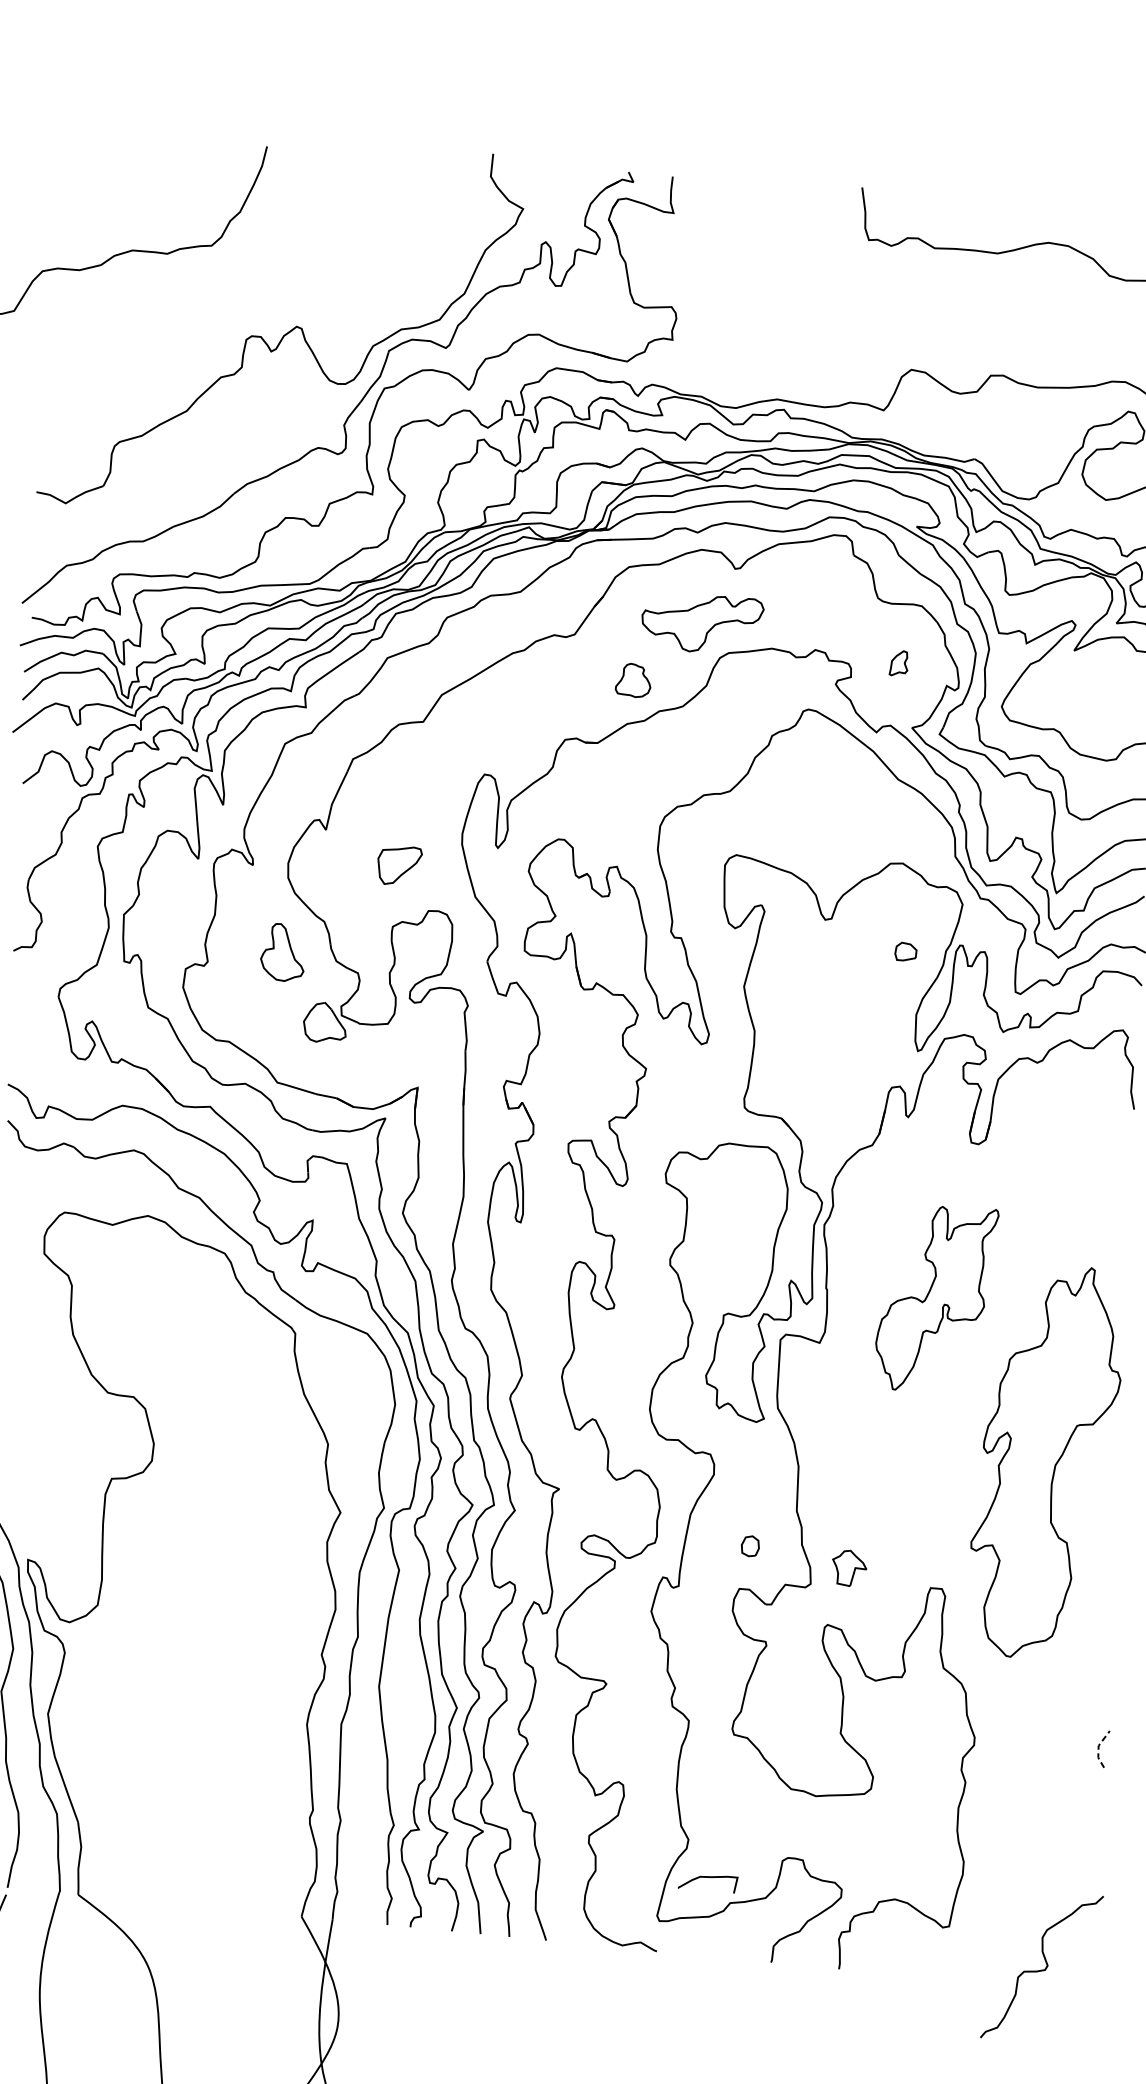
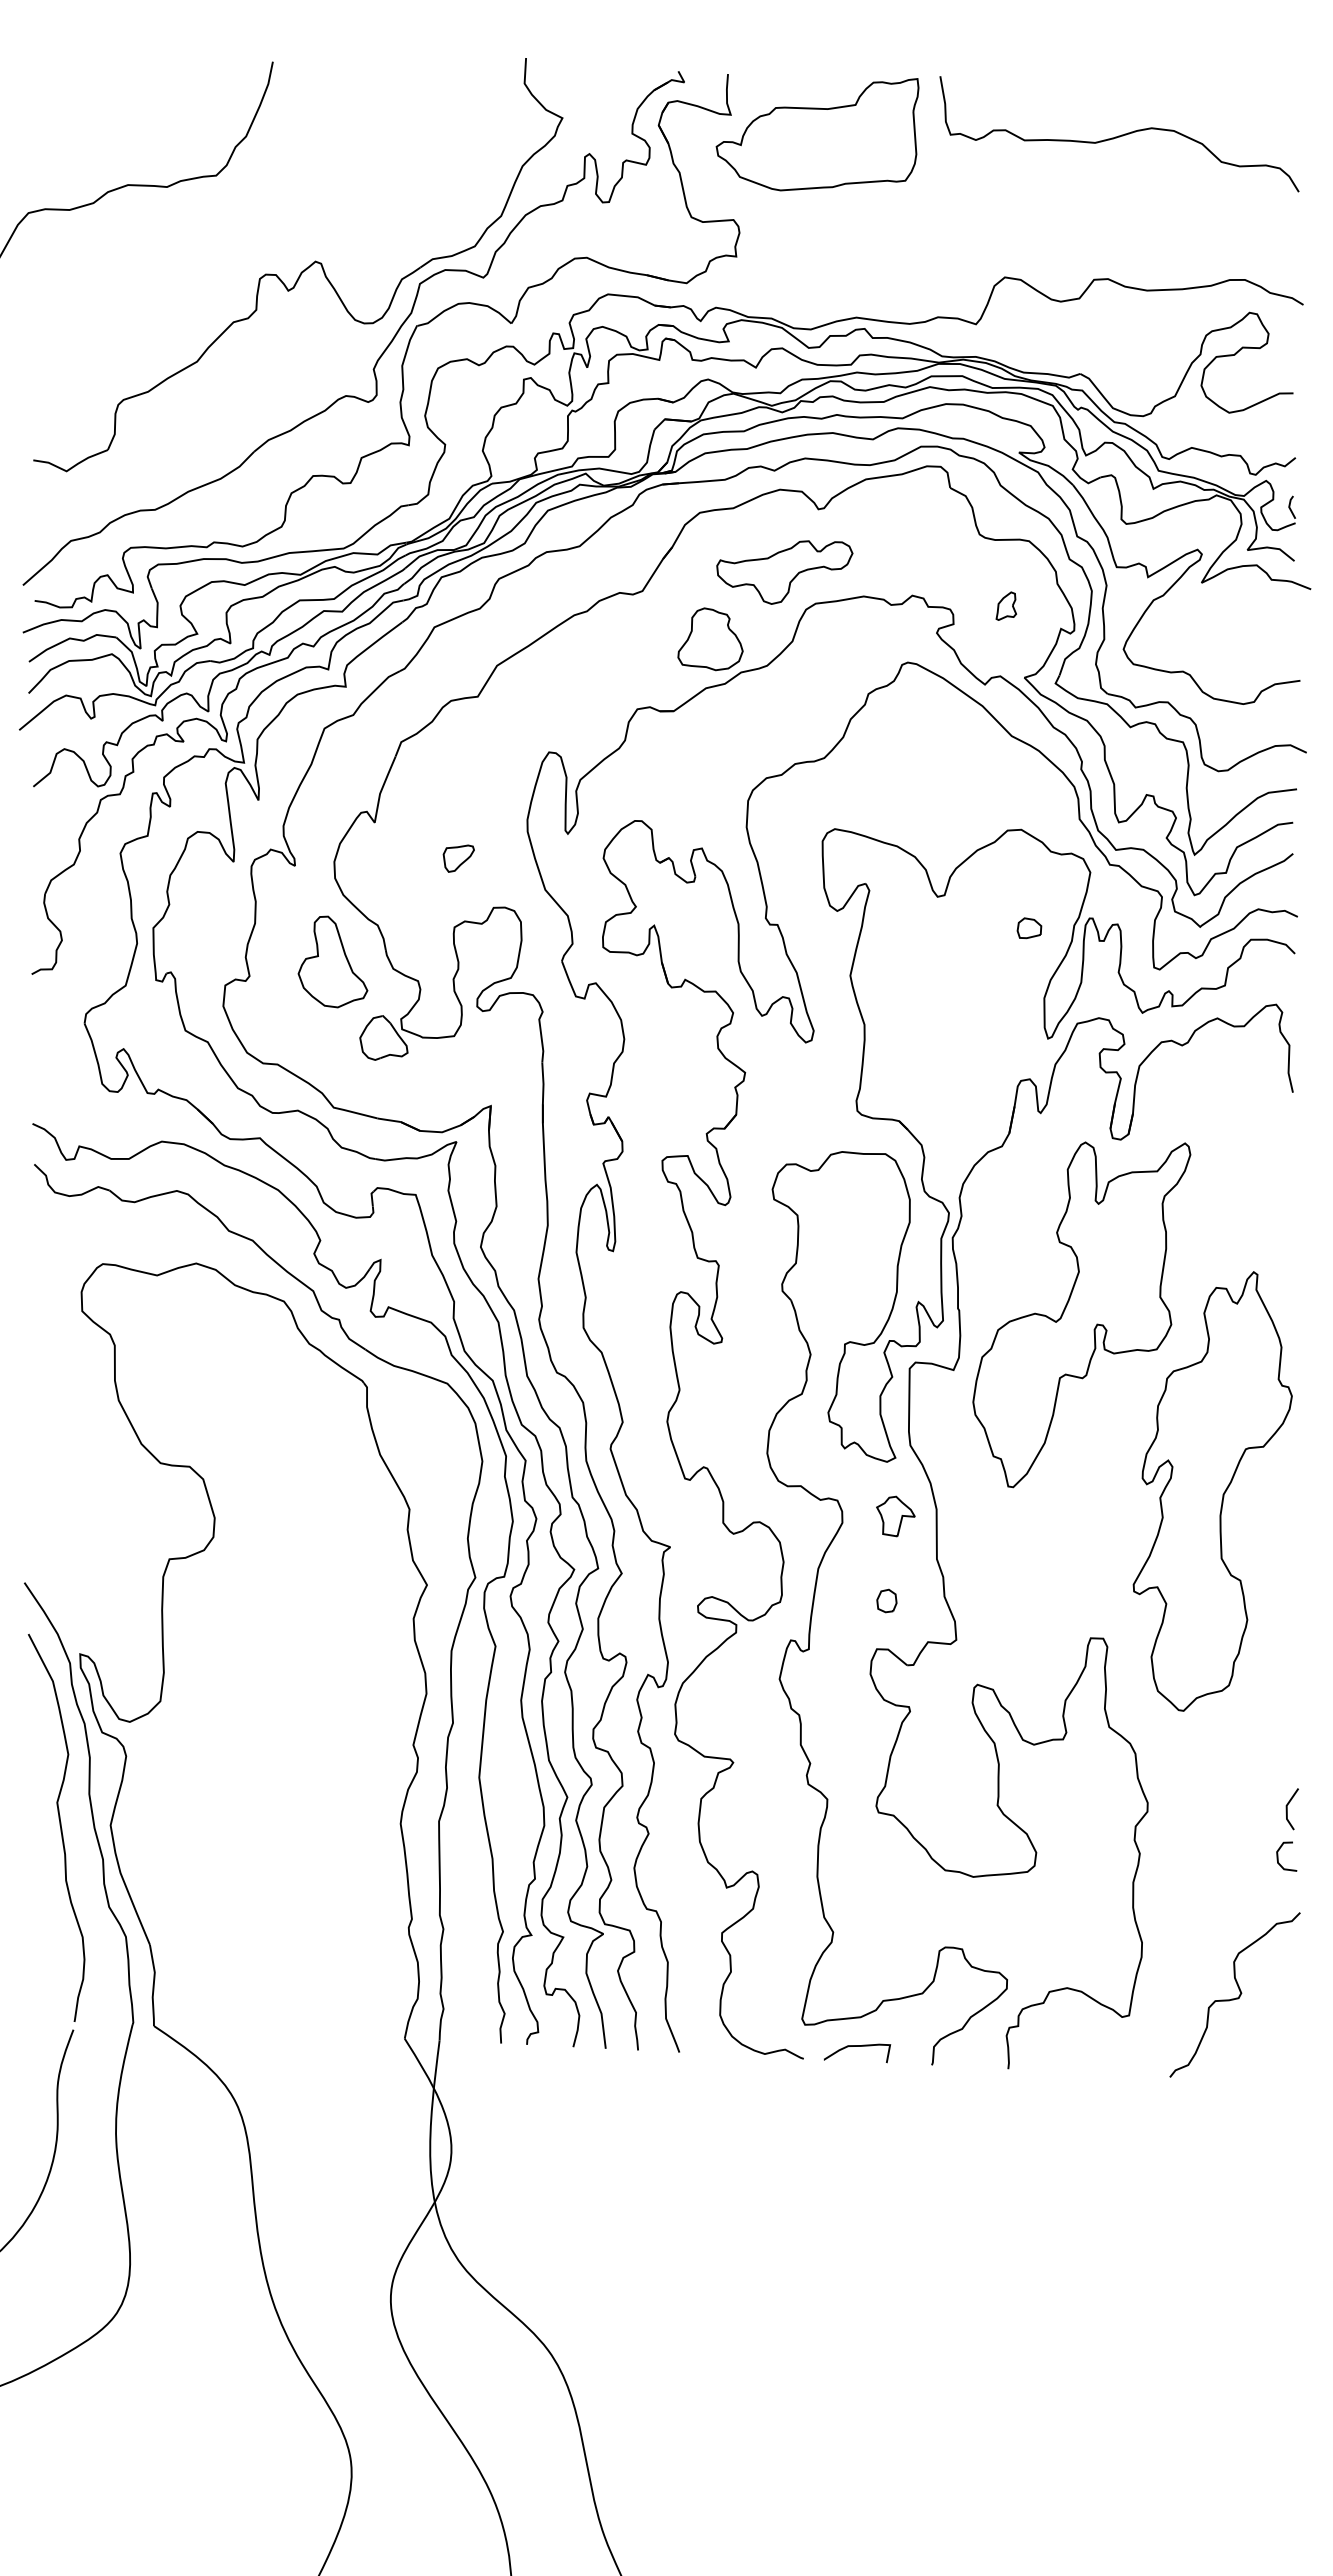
part: (750, 234) -> (817, 134), added
part: (633, 680) -> (710, 639), size x1.67
part: (399, 865) -> (458, 858), size x0.62
part: (282, 952) -> (332, 961), size x1.43
part: (936, 1298) -> (1081, 1314), size x1.67
part: (849, 1568) -> (895, 1516), moved
line: (1098, 1748) -> (1286, 1808), dashed -> solid
curve: (1089, 1790) -> (1278, 1856), added
curve: (708, 1877) -> (857, 2046), moved
curve: (1043, 1969) -> (1236, 1997), moved

